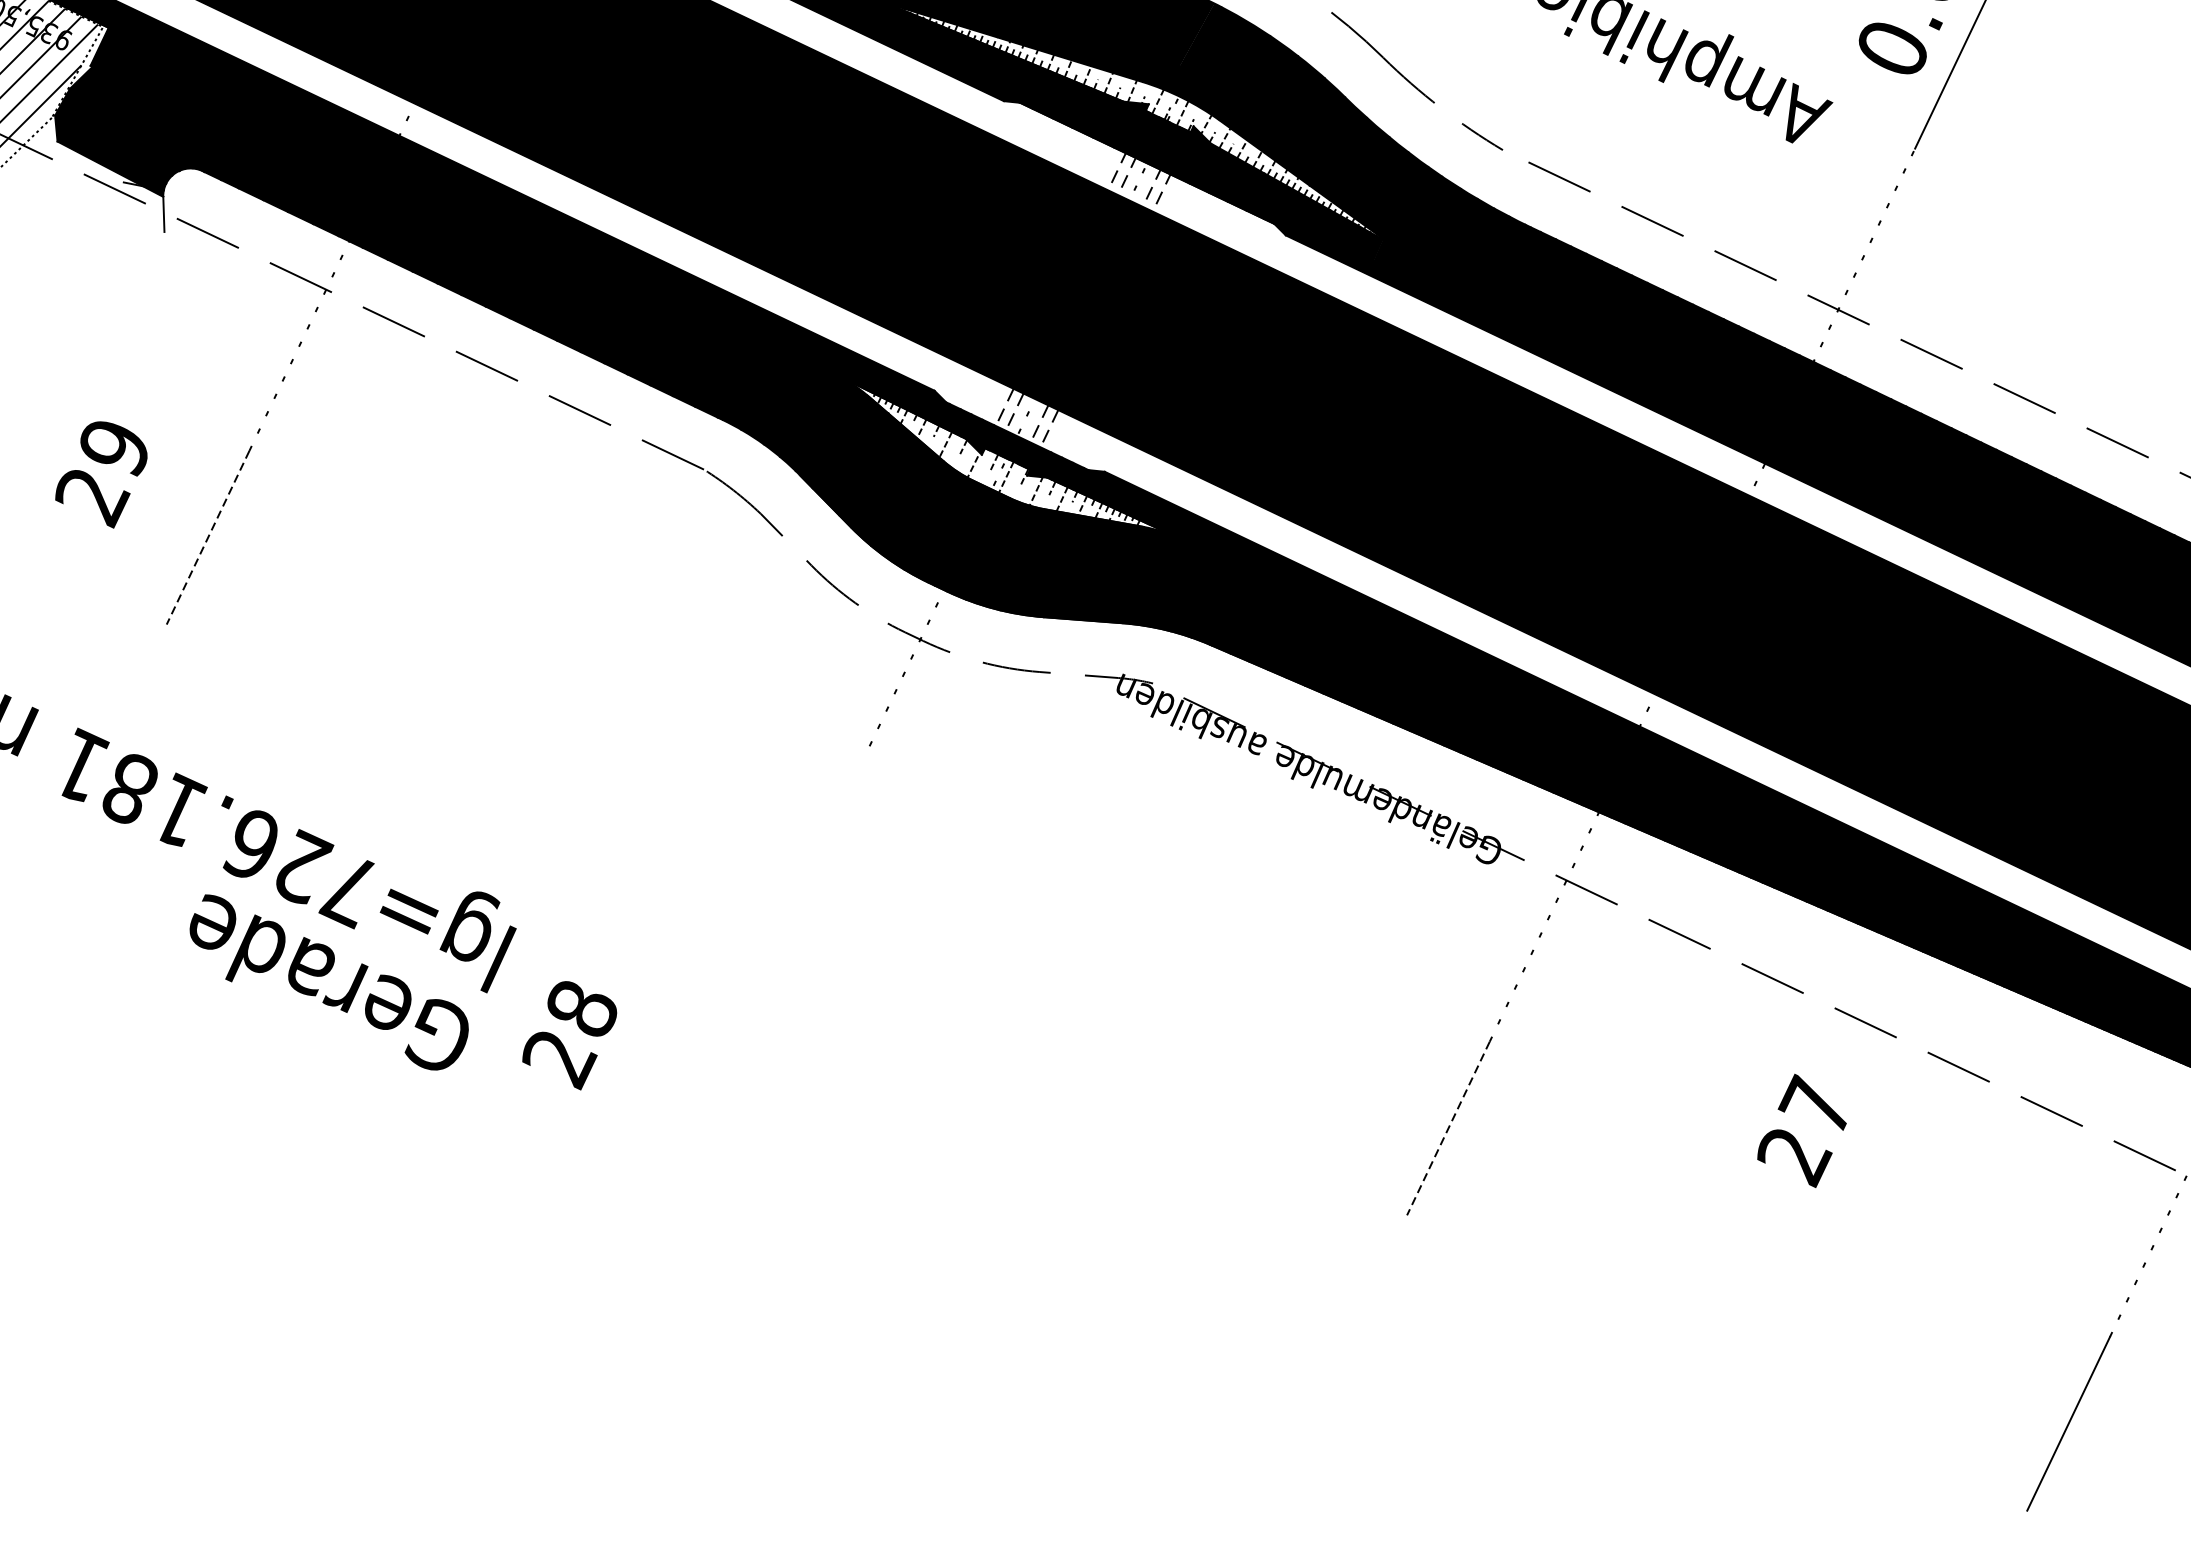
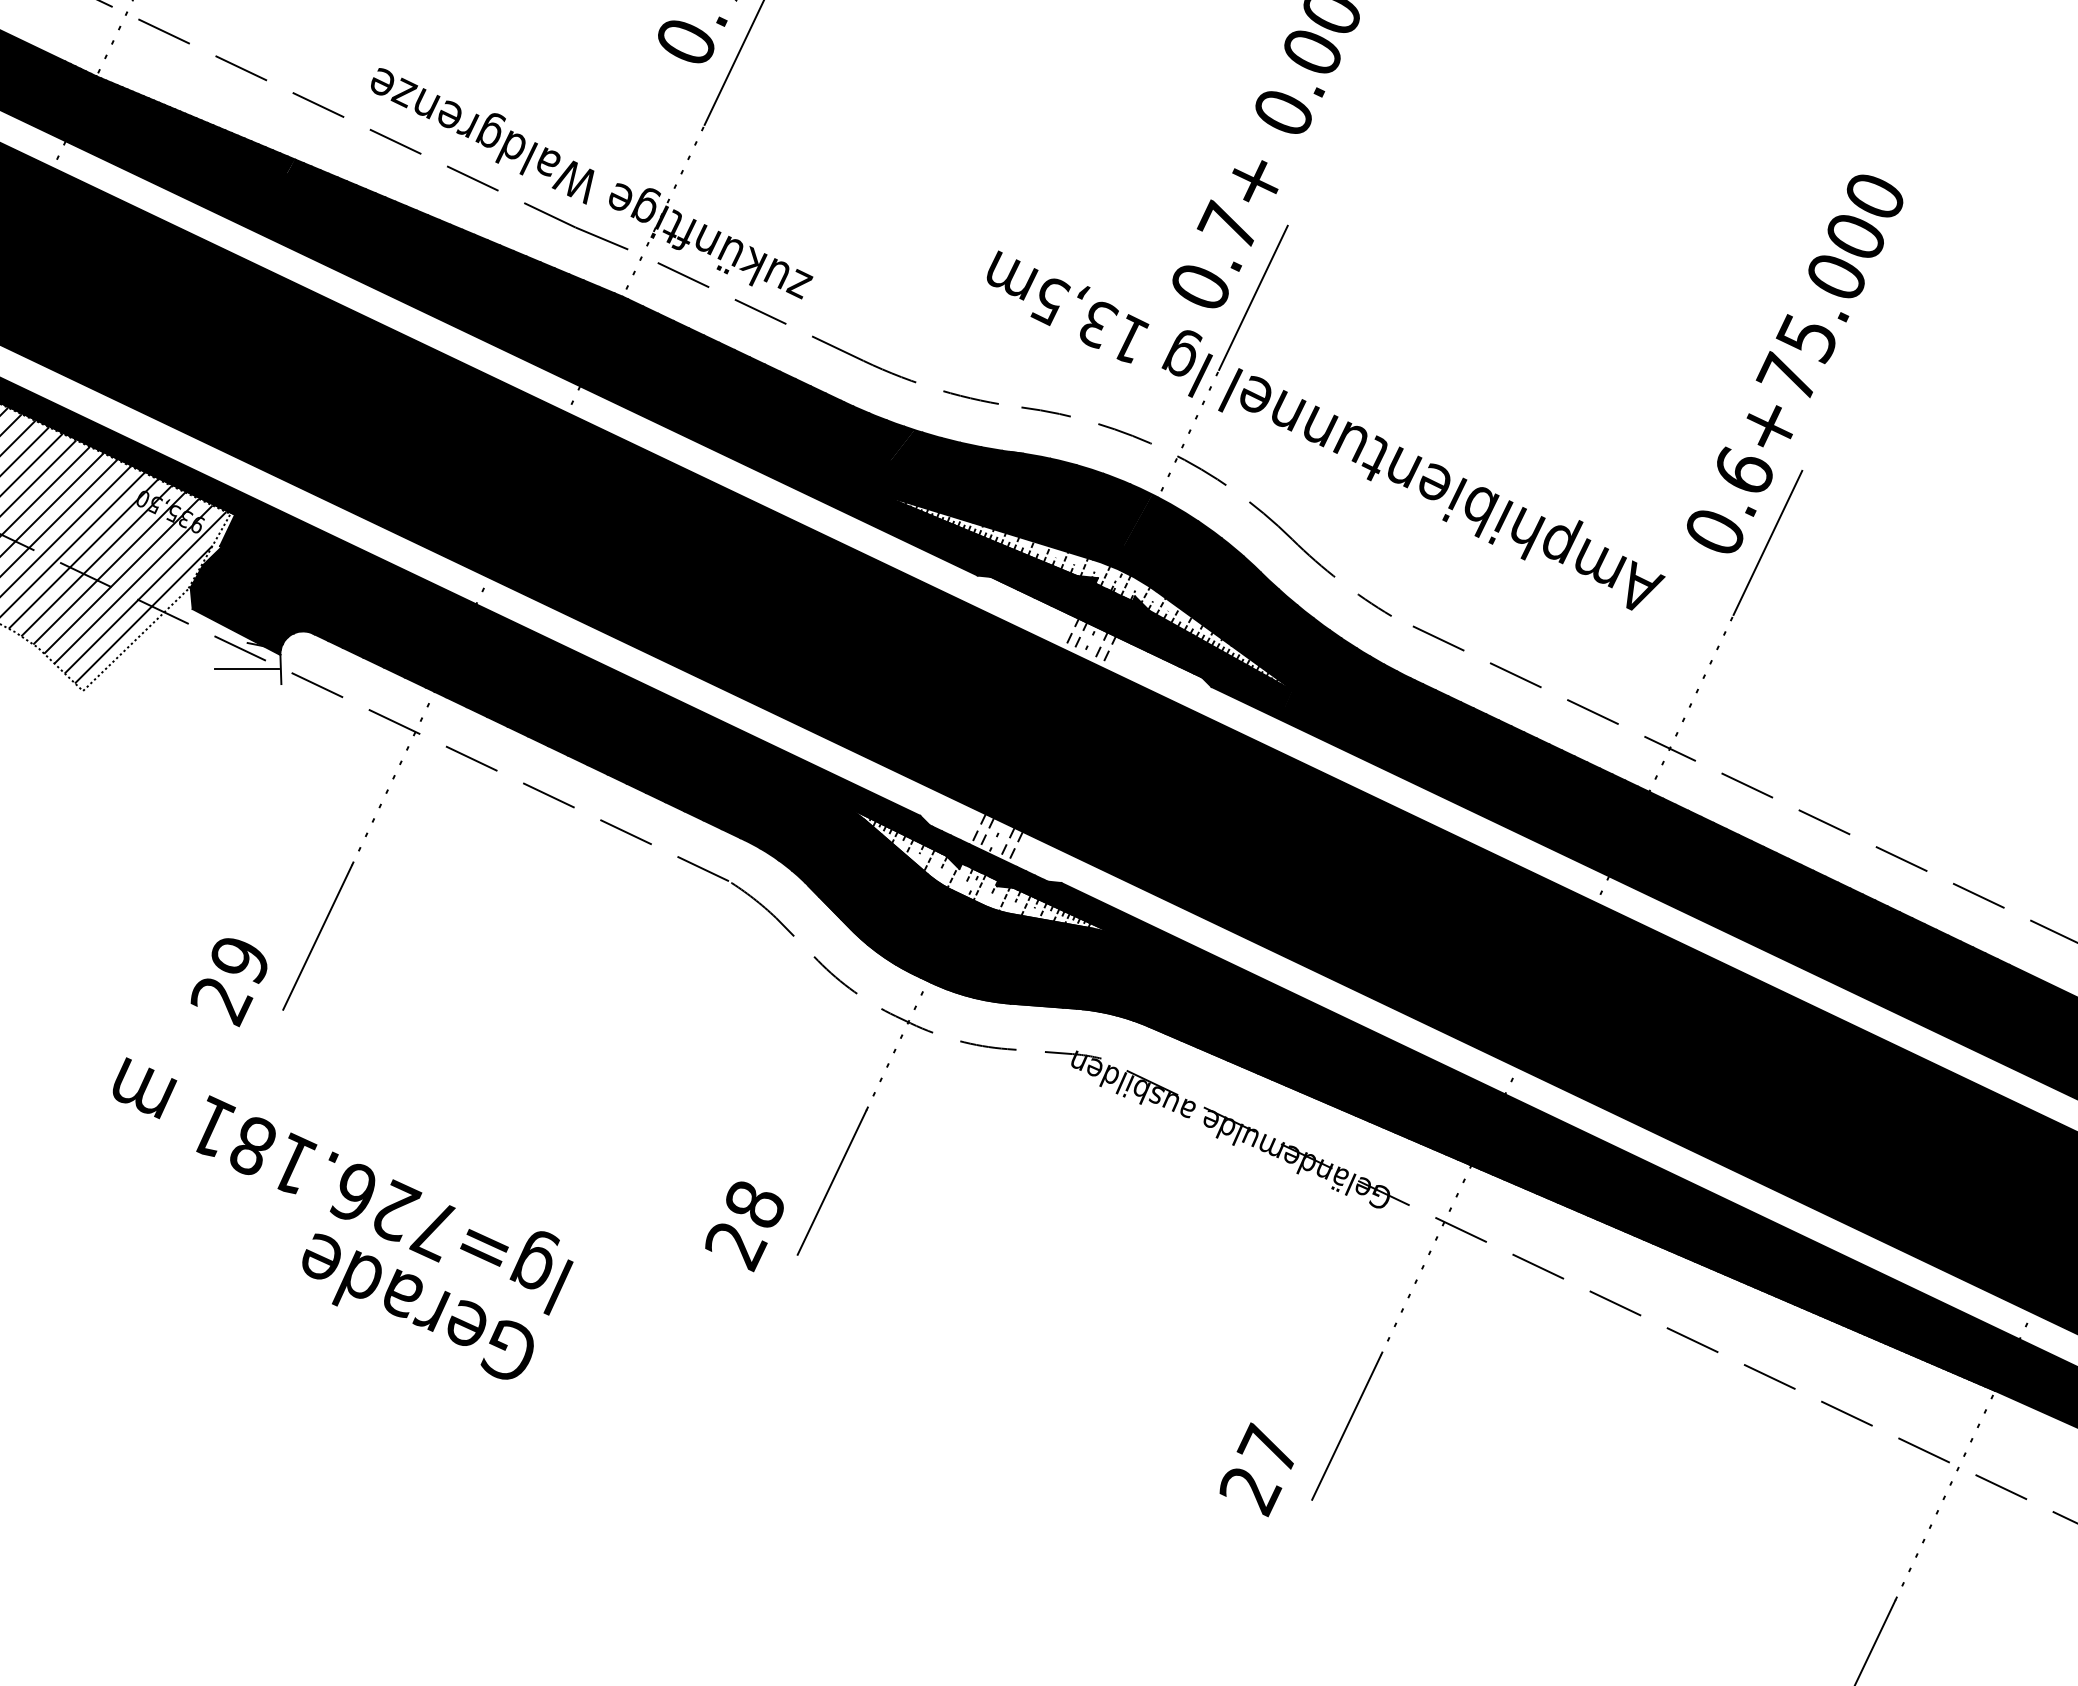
line: (123, 213) -> (247, 668), added
text: (100, 474) -> (228, 982), moved
line: (208, 537) -> (317, 937), dashed -> solid
line: (827, 832) -> (831, 1182), added
text: (569, 1035) -> (744, 1226), moved
line: (1448, 1128) -> (1346, 1427), dashed -> solid
text: (1801, 1130) -> (1256, 1469), moved

